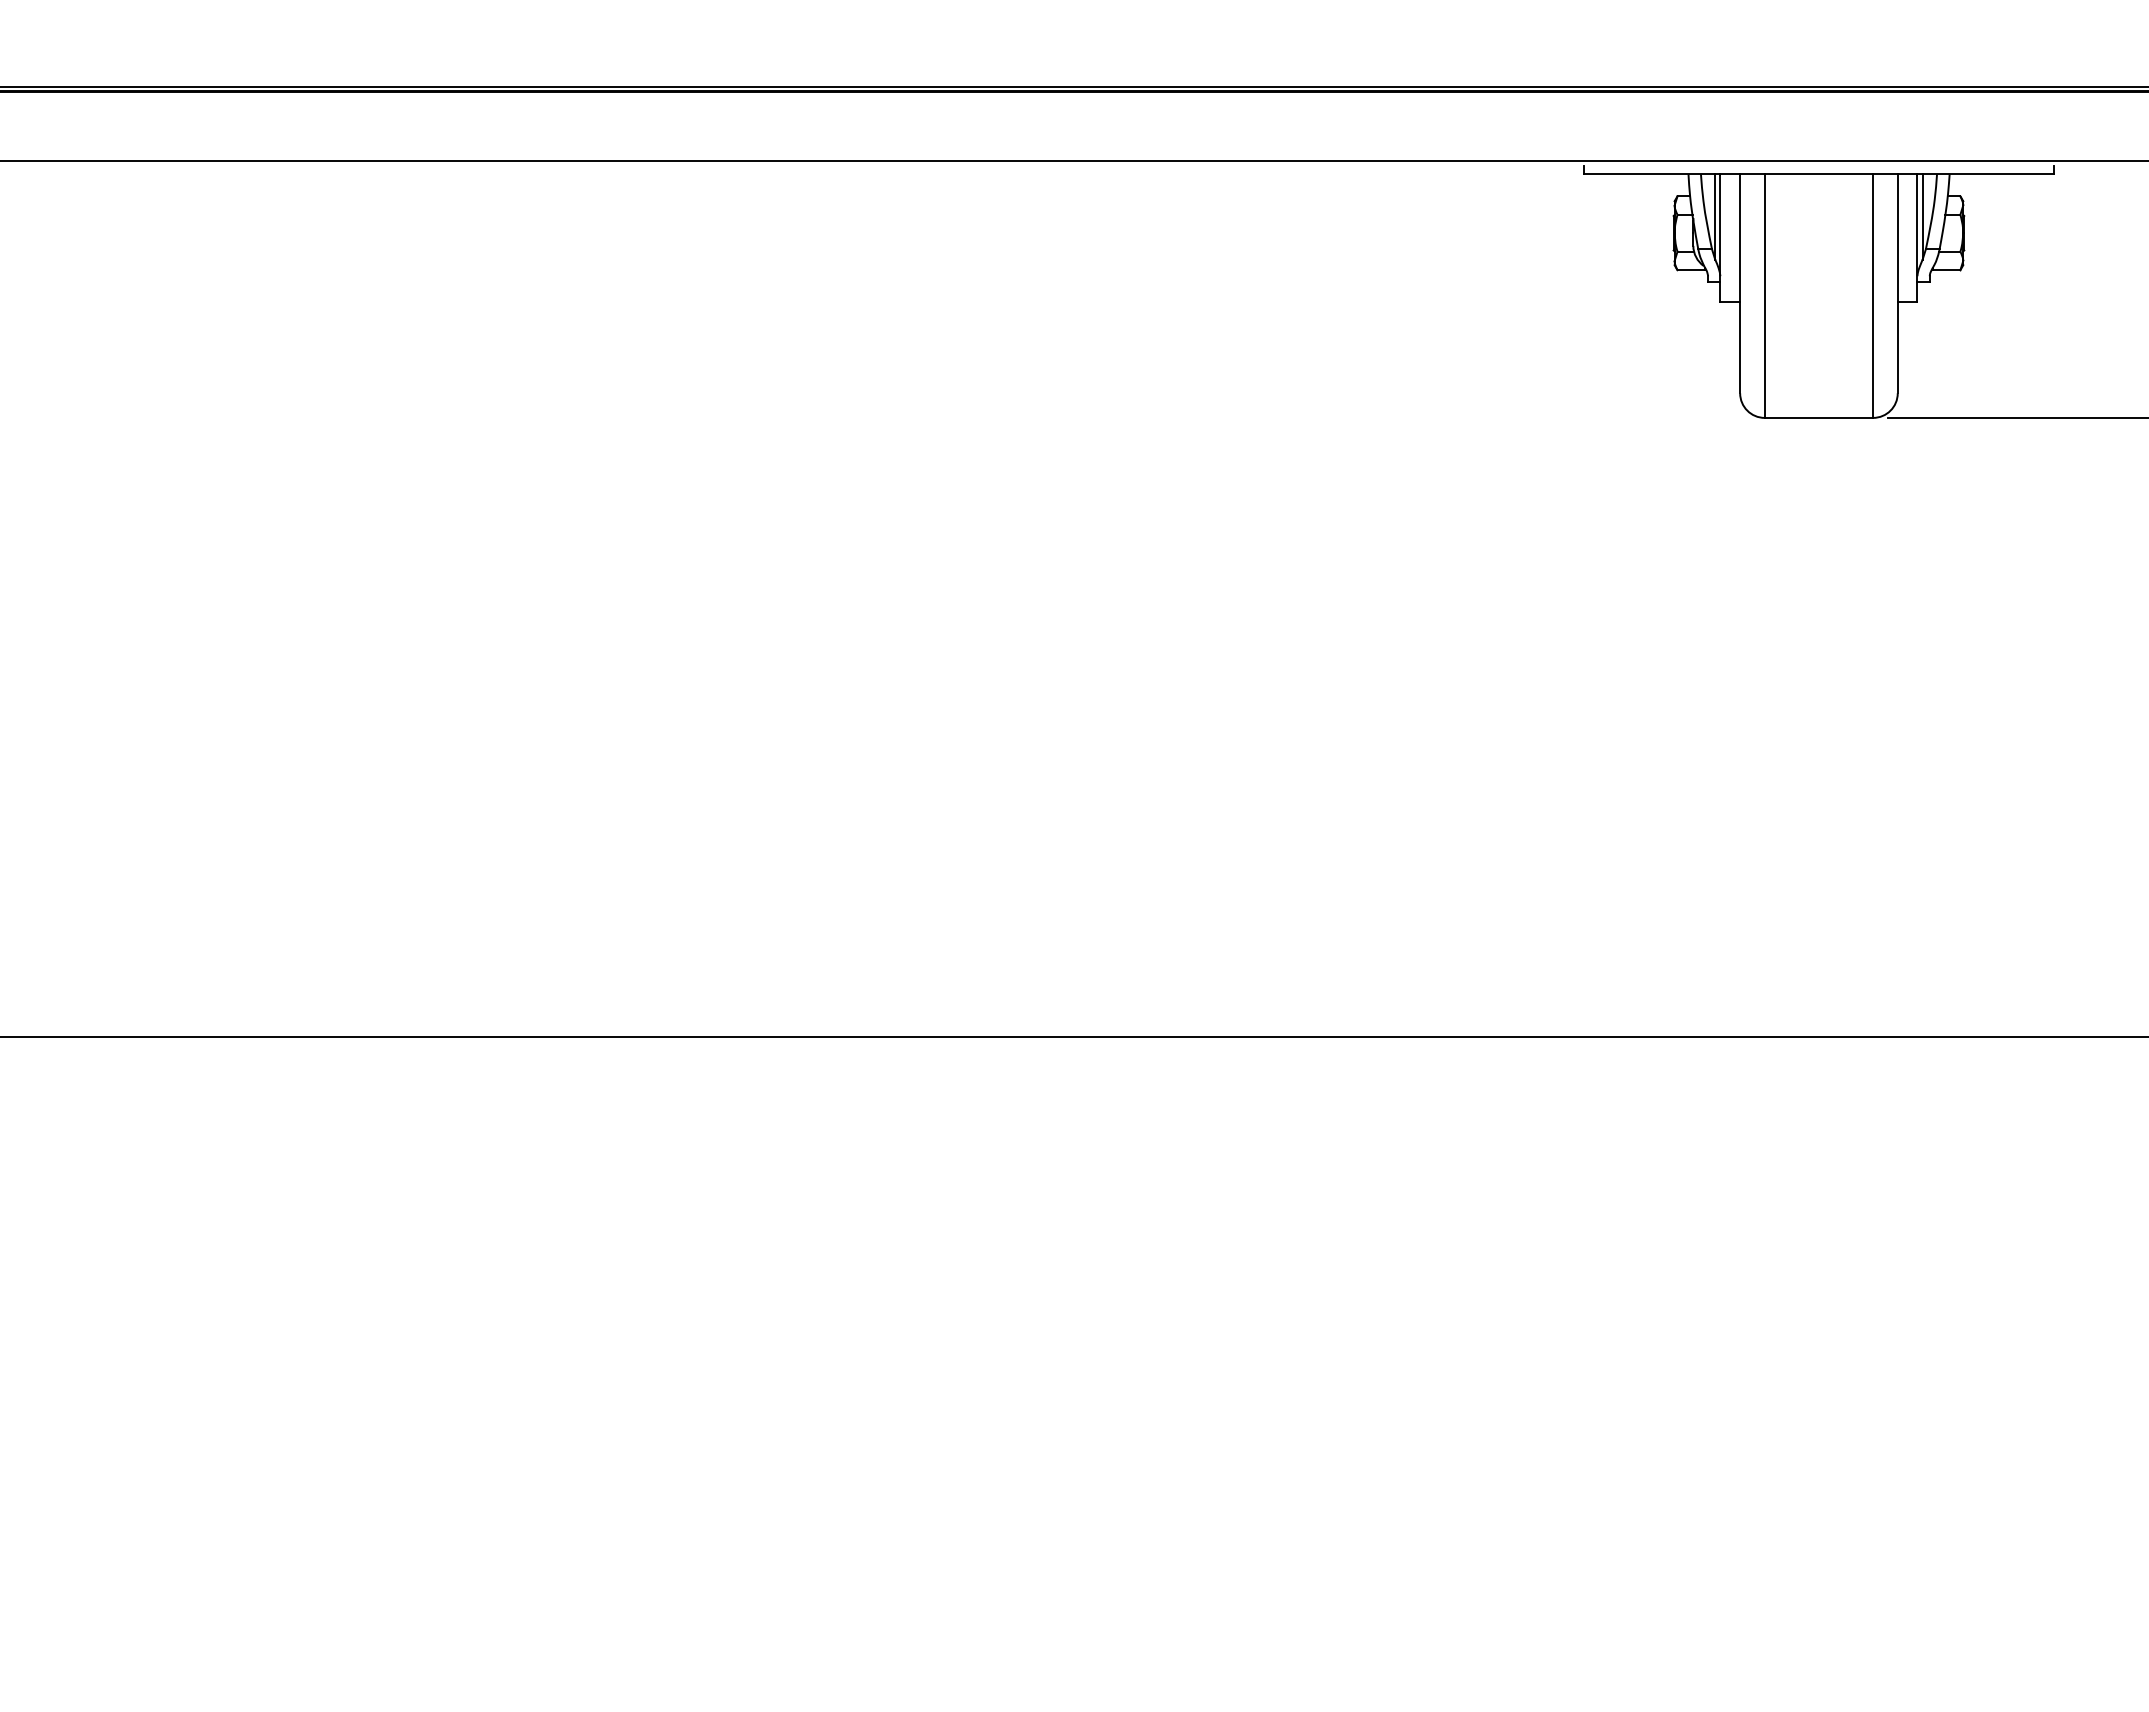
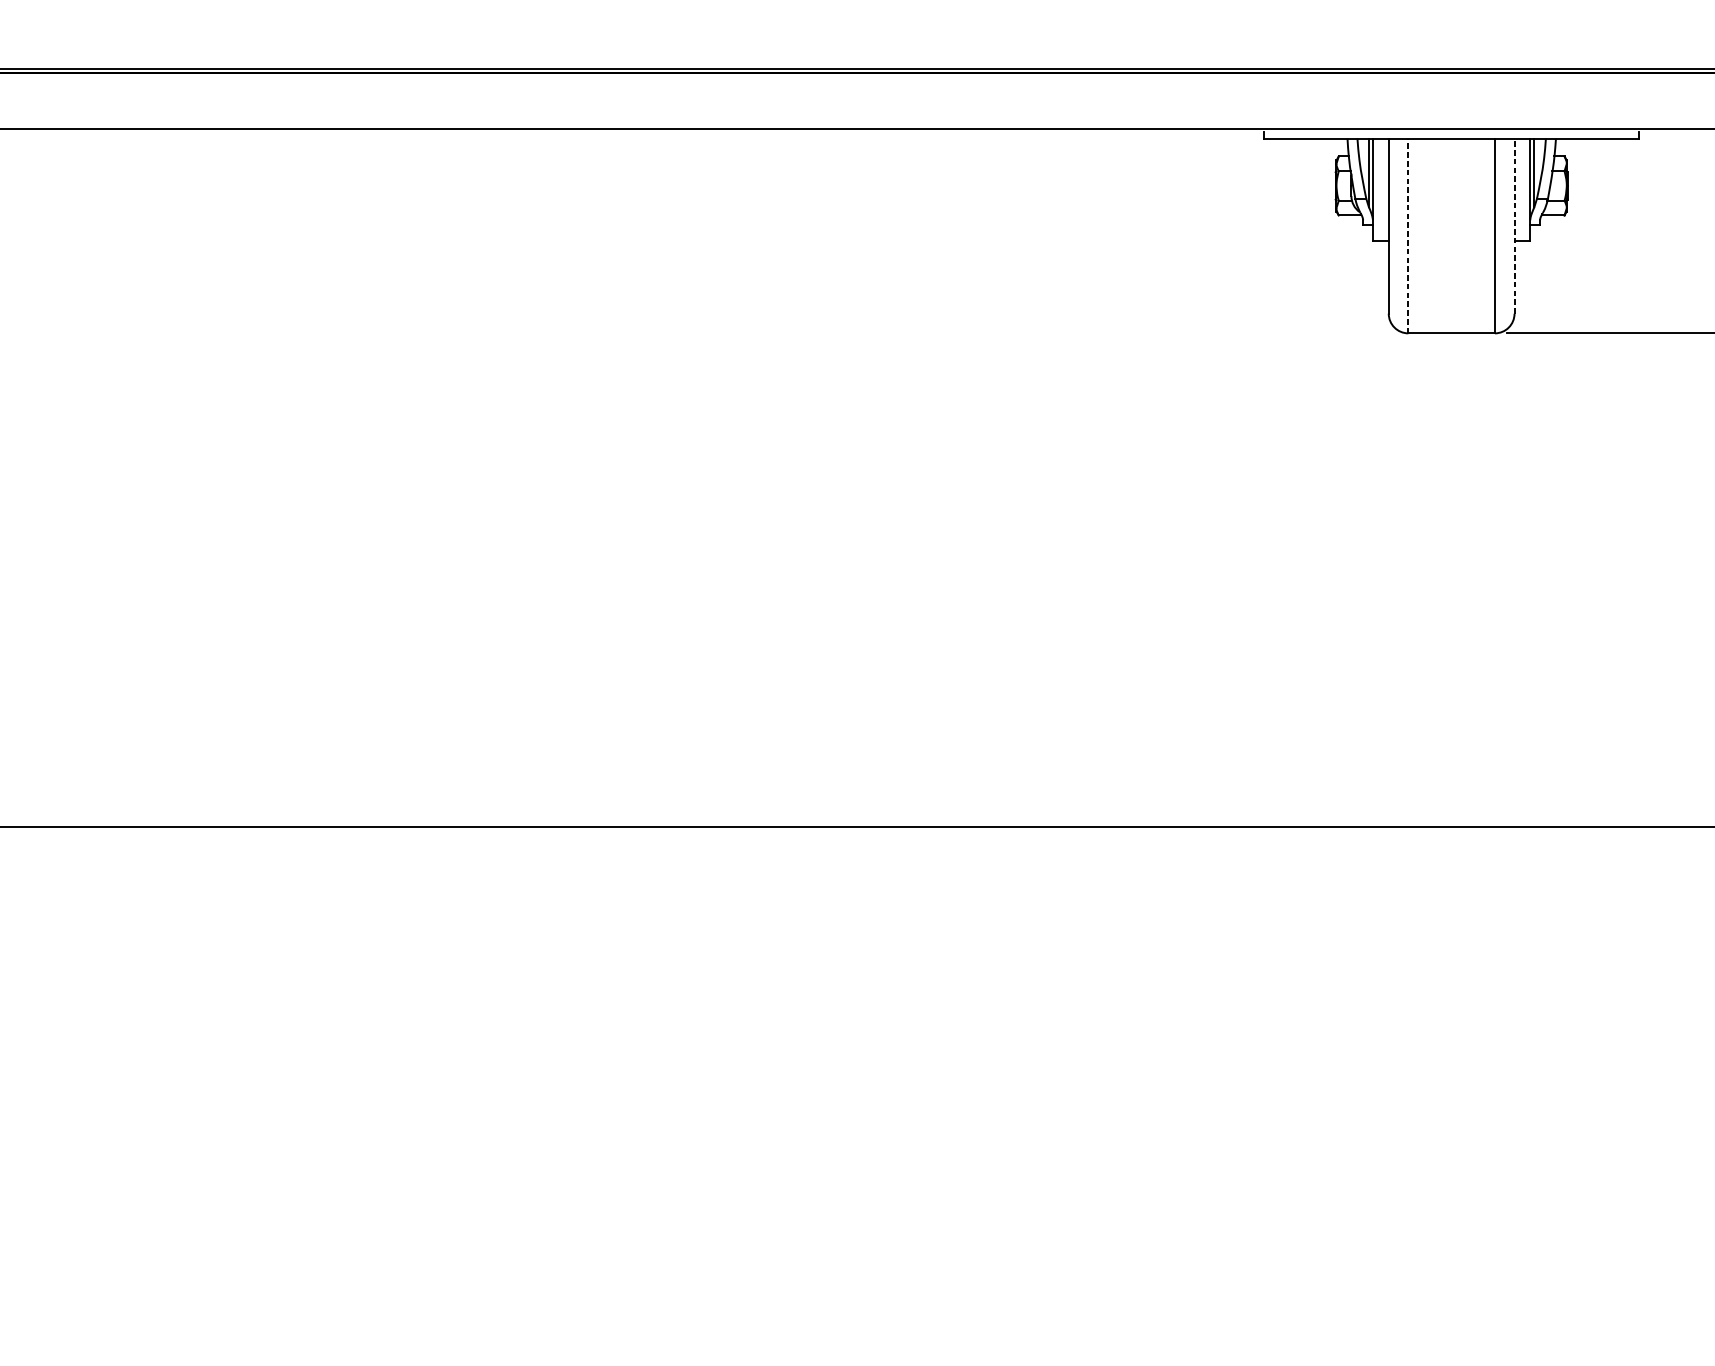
line: (1897, 283) -> (1514, 226), solid -> dashed
line: (1764, 296) -> (1408, 236), solid -> dashed

